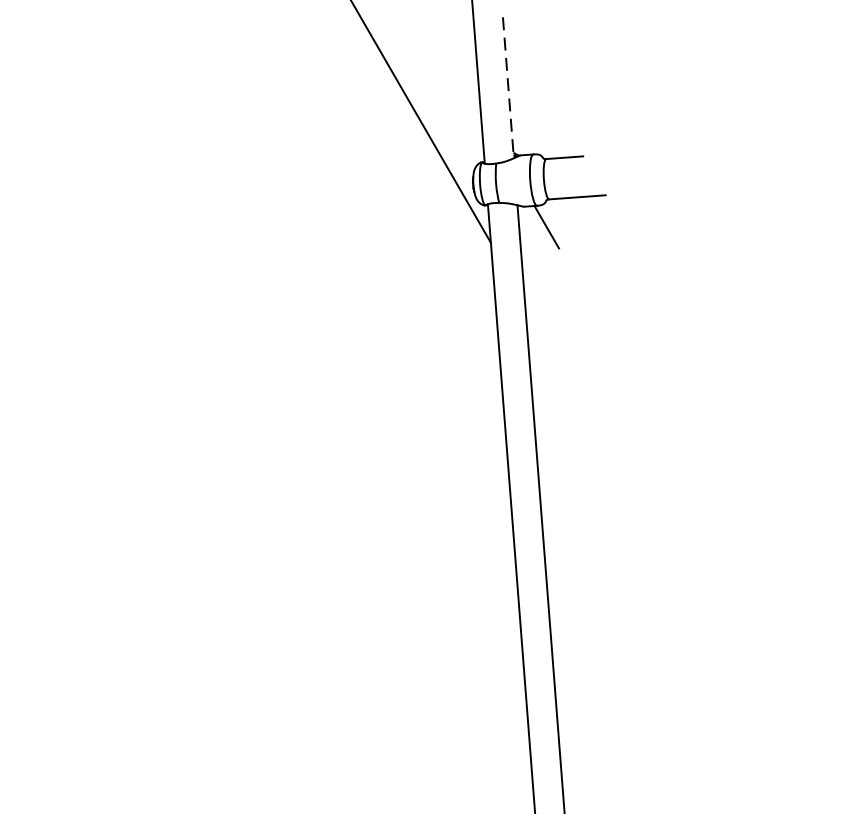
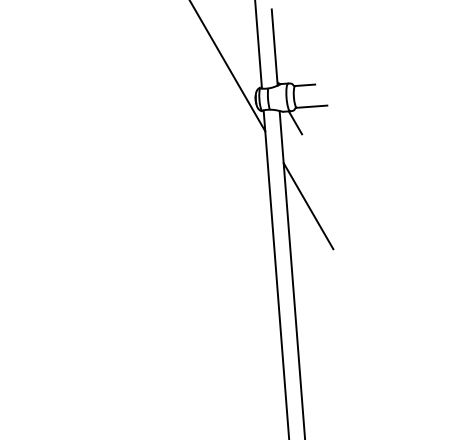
line: (507, 89) -> (274, 48), dashed -> solid
line: (570, 382) -> (308, 206), added

